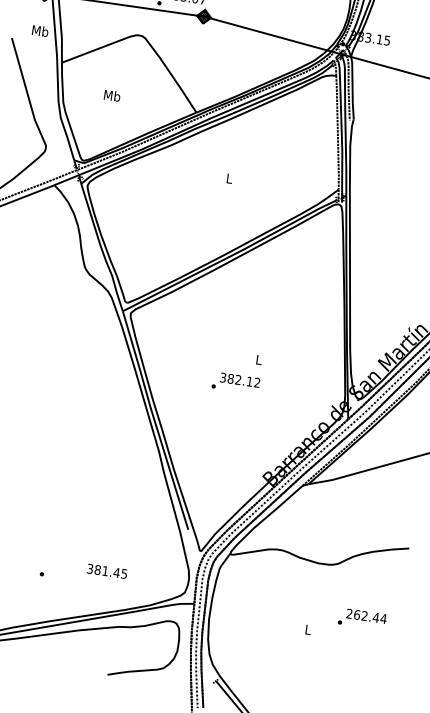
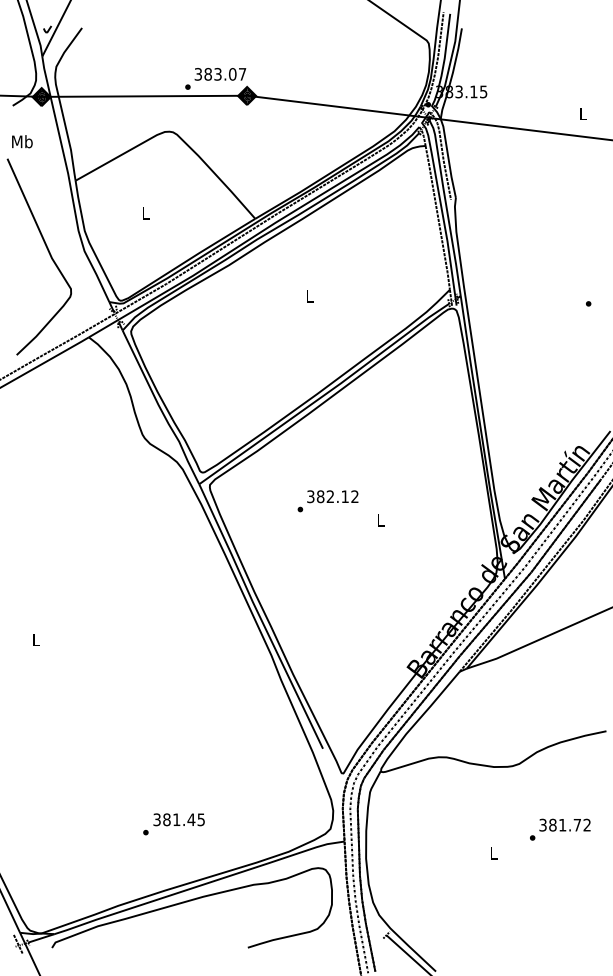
text: (40, 30) -> (22, 141), moved
text: (112, 95) -> (145, 212), Mb -> L
text: (235, 383) -> (327, 501), moved
text: (106, 571) -> (178, 819), moved
text: (366, 615) -> (565, 824), 262.44 -> 381.72

